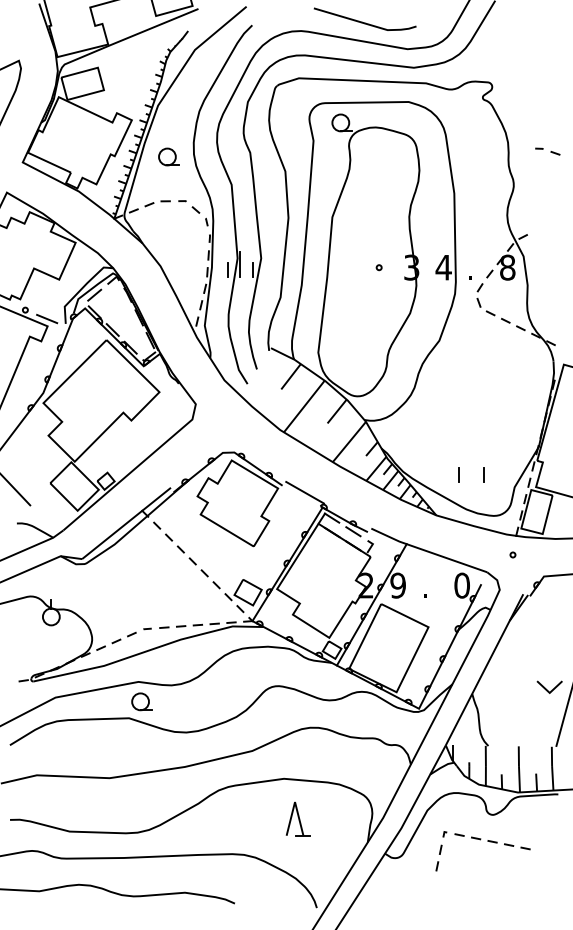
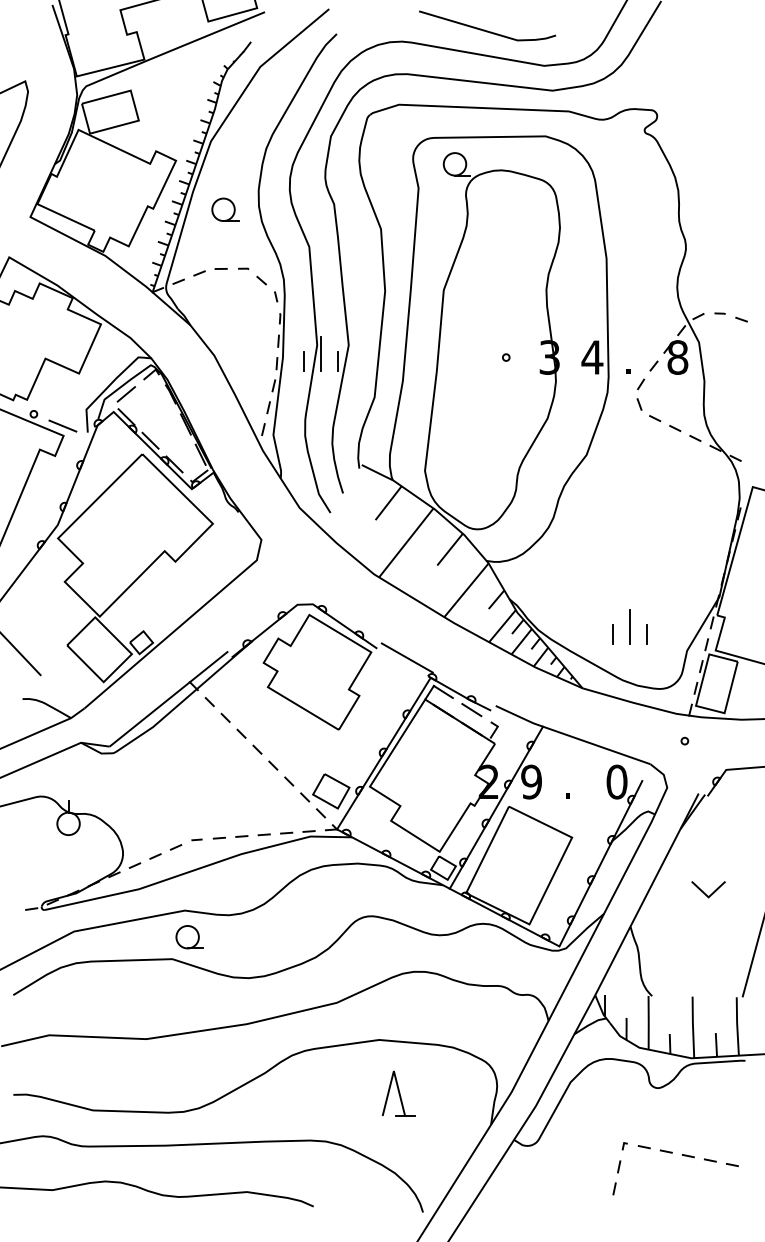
part: (547, 151) -> (730, 317), moved
line: (471, 468) -> (629, 625), added
line: (546, 688) -> (704, 891), moved
part: (480, 840) -> (672, 1154), moved

